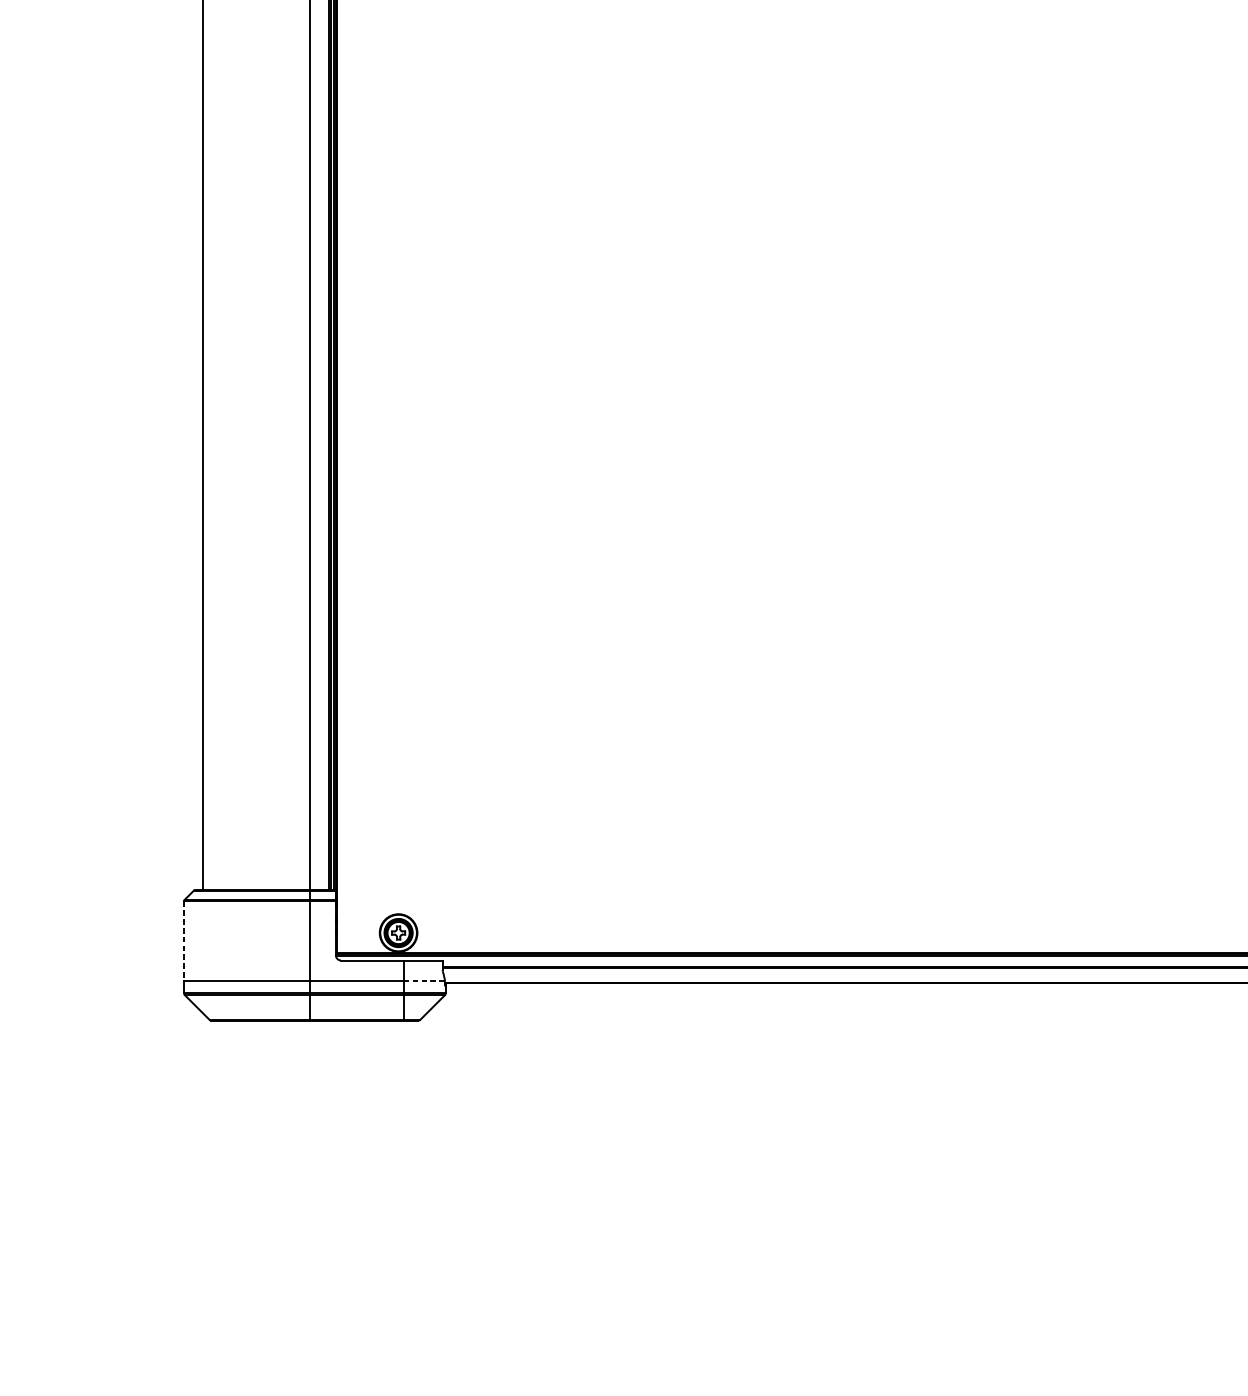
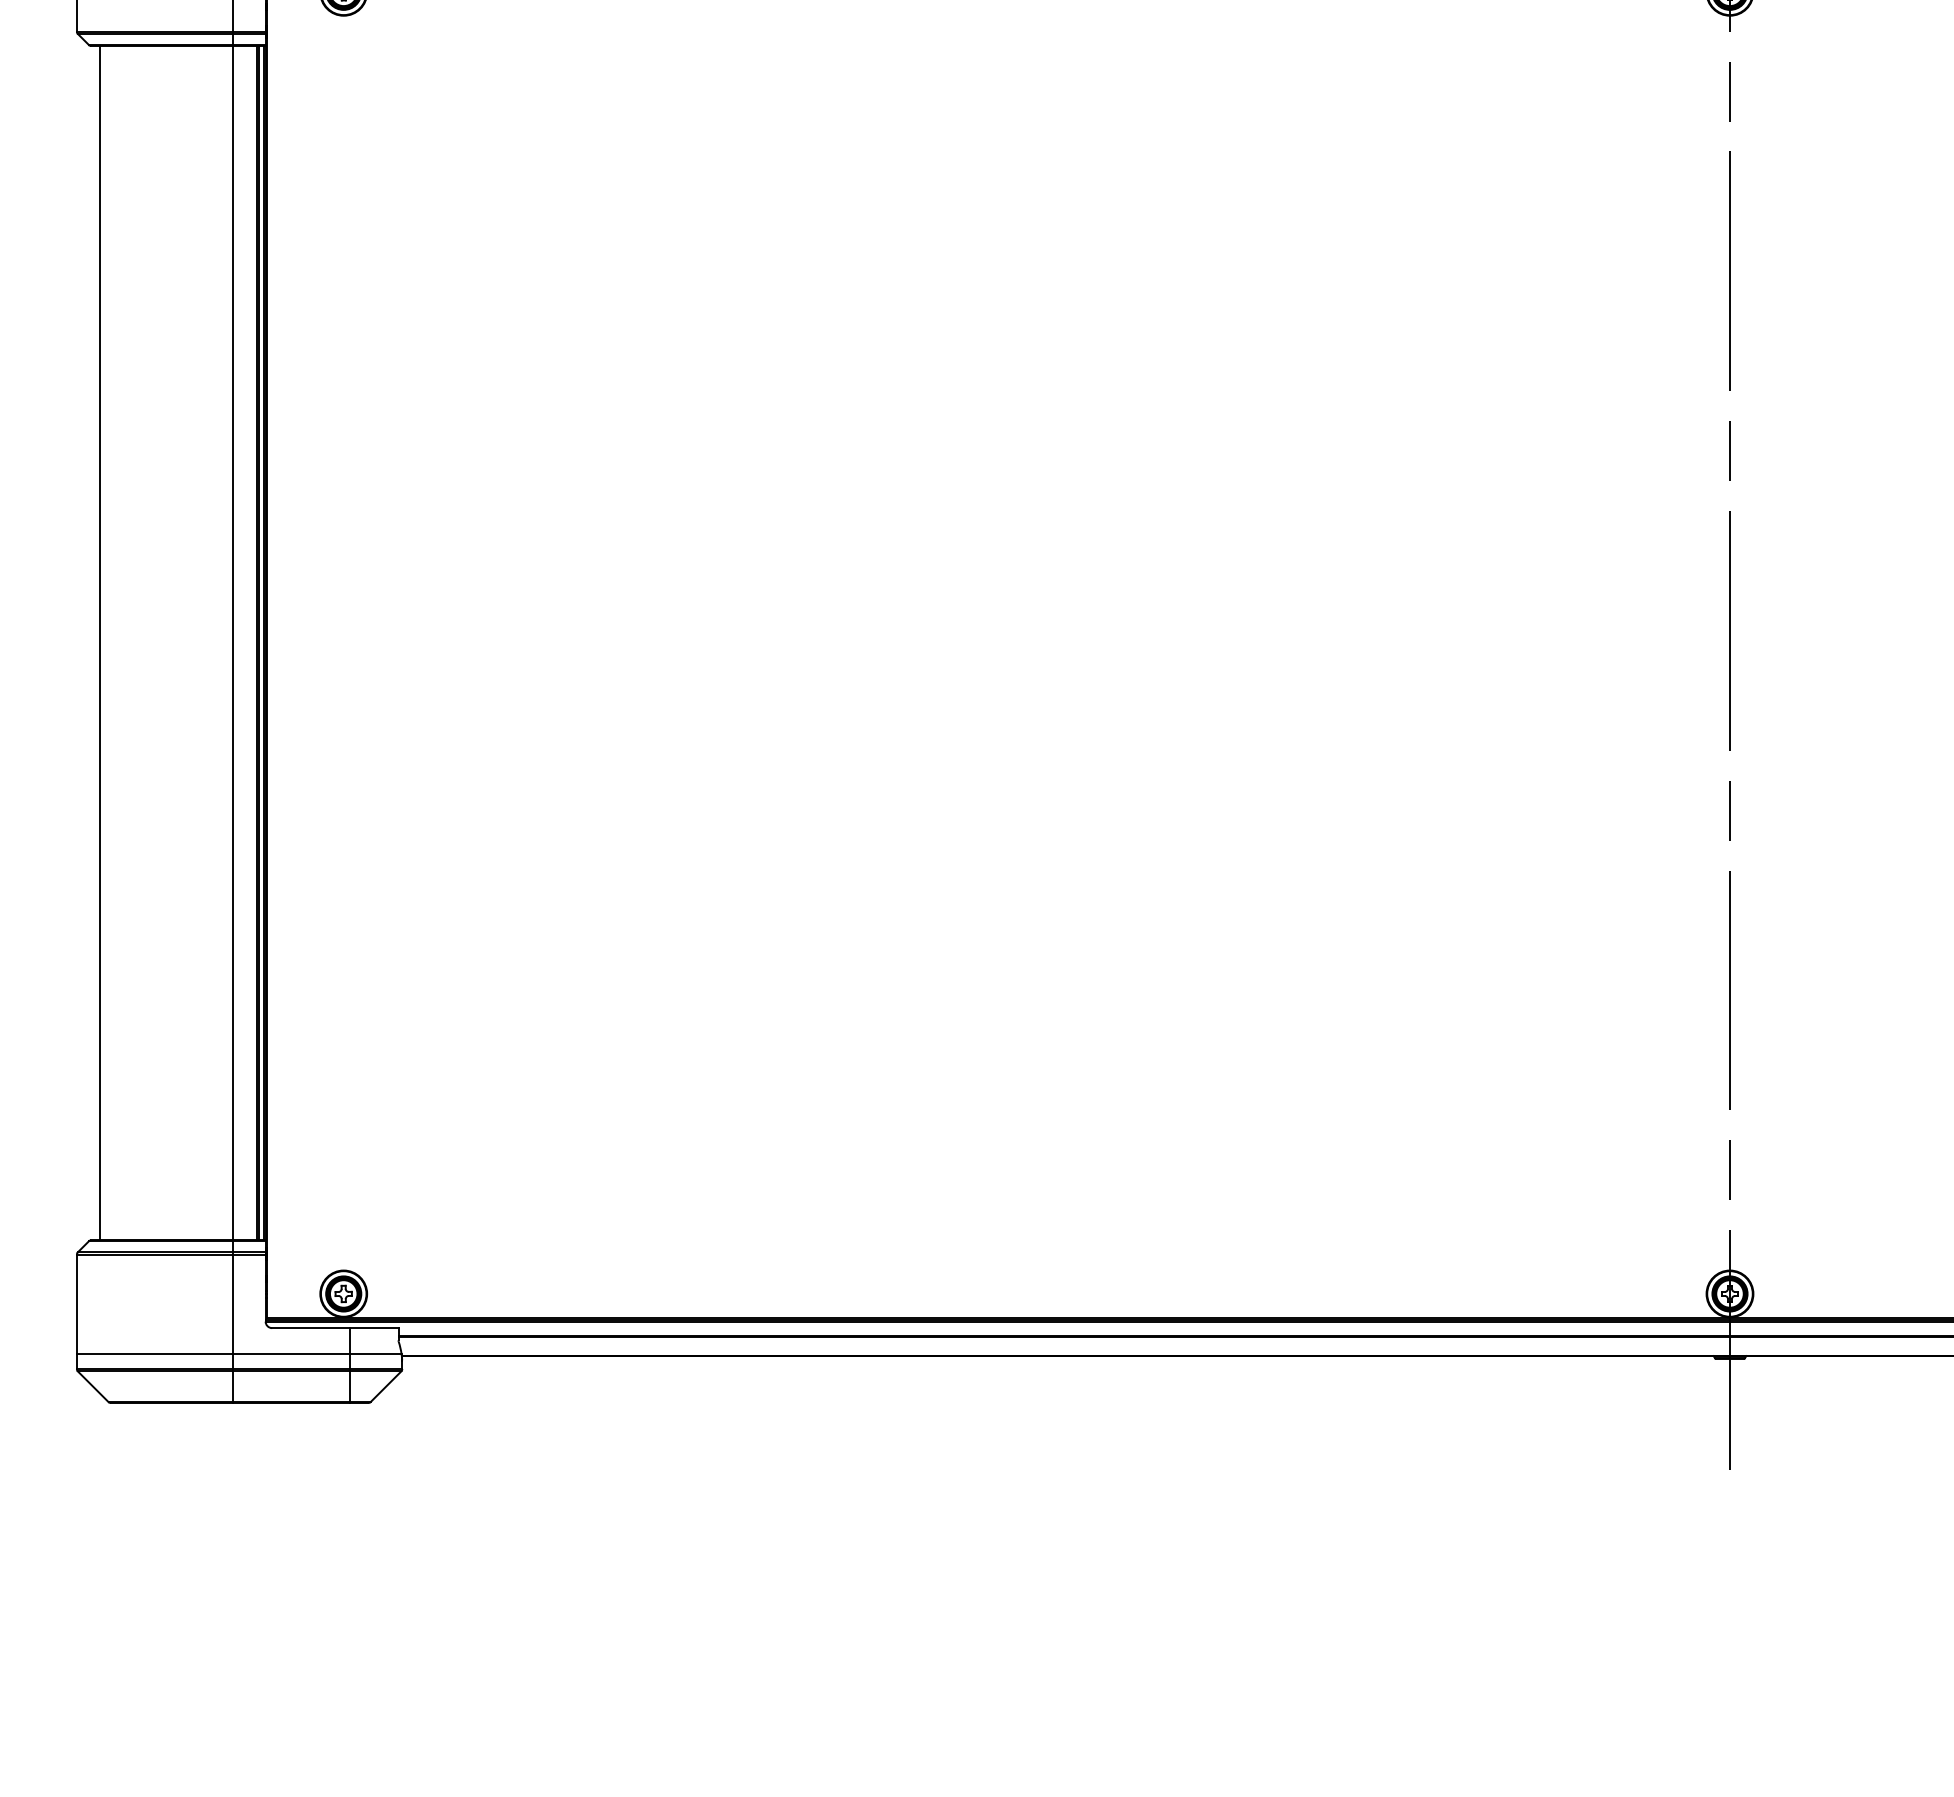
line: (183, 941) -> (76, 1304), dashed -> solid
line: (424, 981) -> (375, 1354), dashed -> solid

